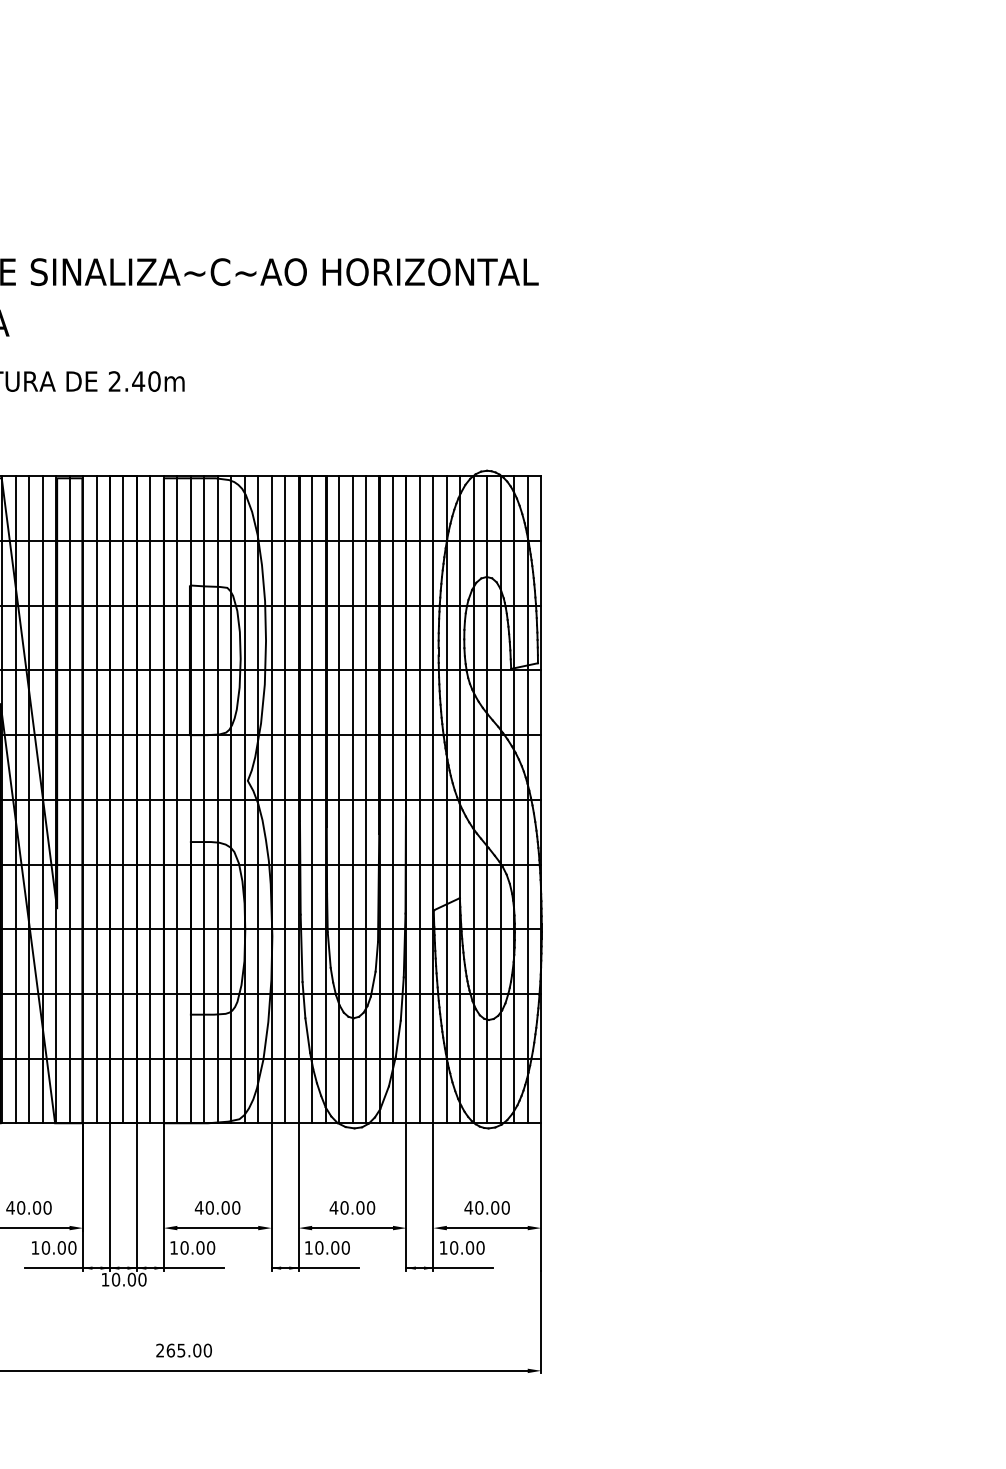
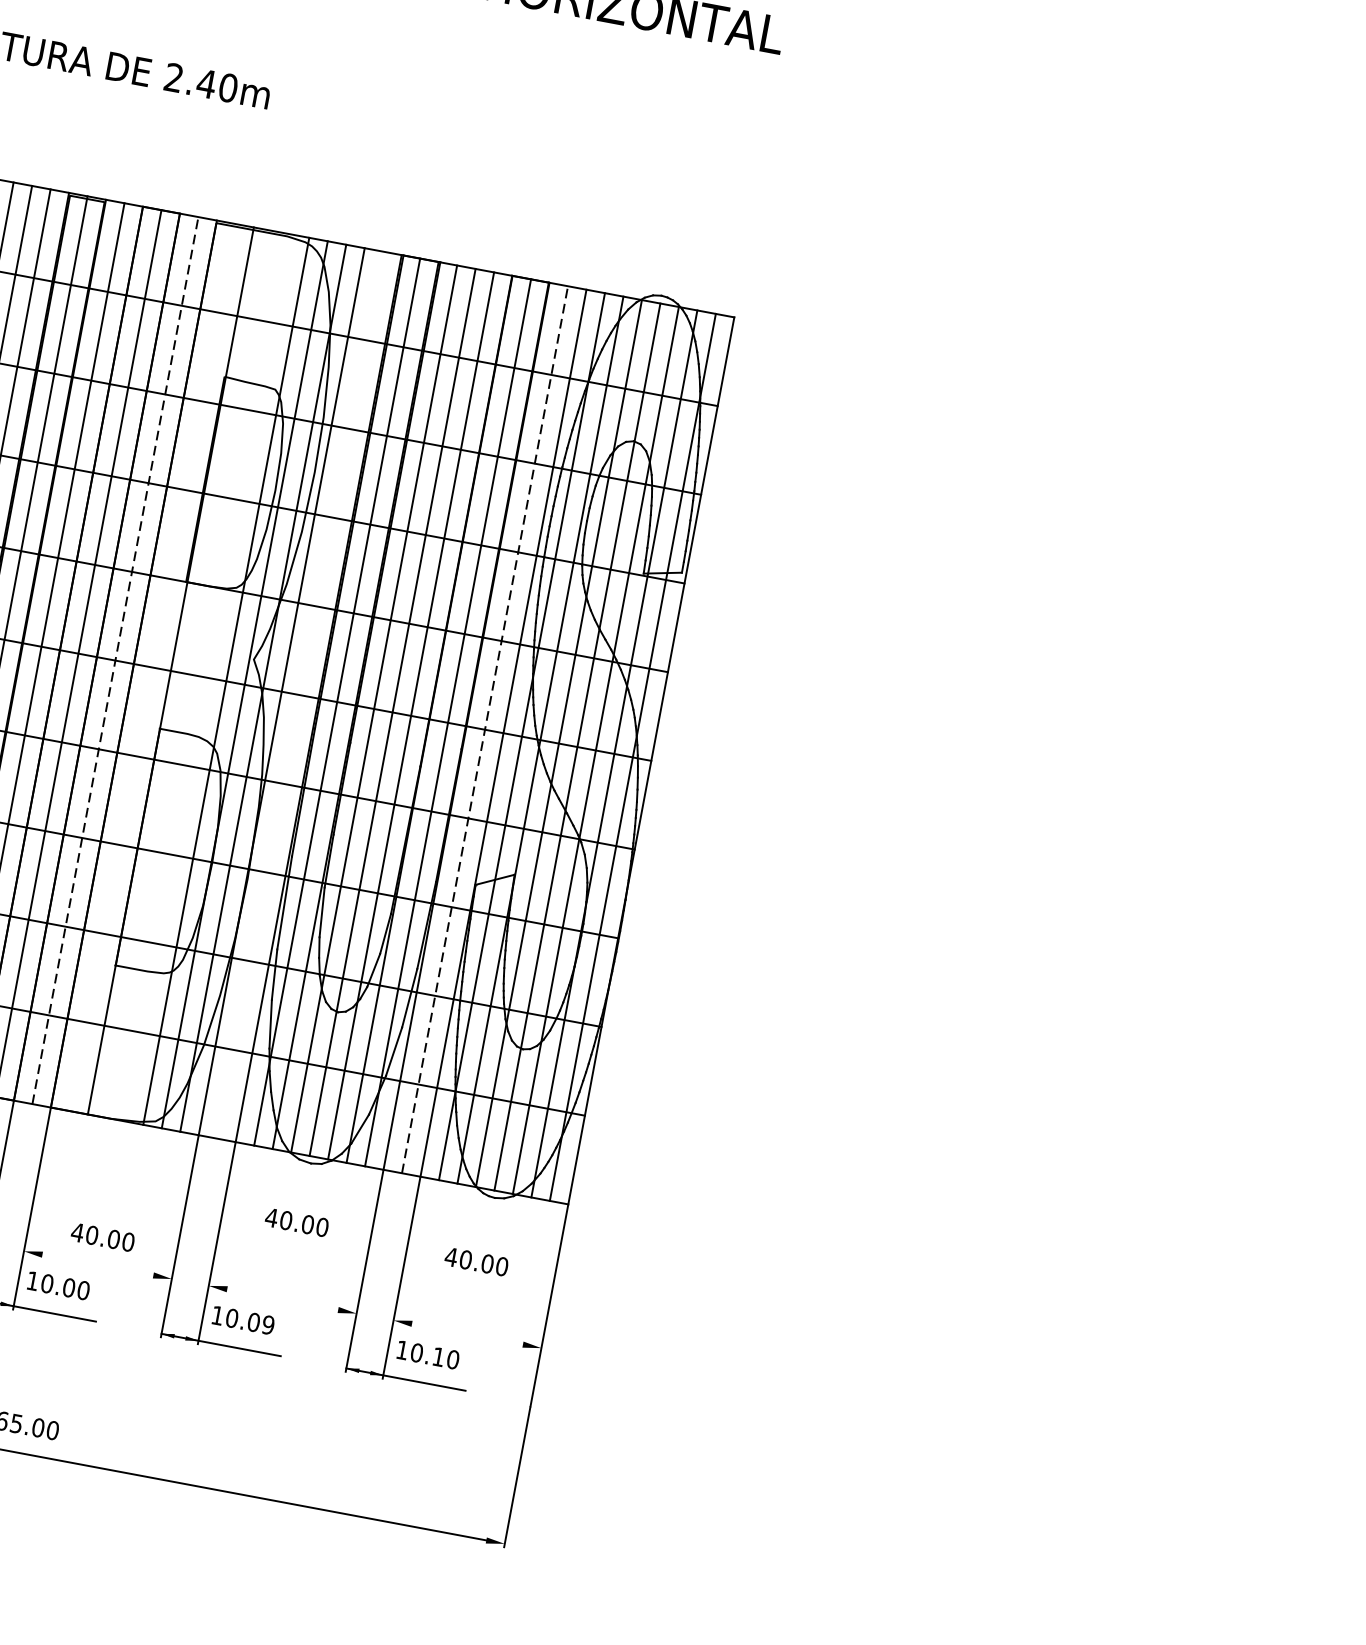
line: (150, 799) -> (115, 660), solid -> dashed
line: (177, 799) -> (152, 667), removed
line: (204, 799) -> (189, 673), removed
line: (217, 799) -> (207, 677), removed
line: (285, 799) -> (300, 694), removed
line: (419, 799) -> (484, 729), solid -> dashed
text: (352, 1207) -> (297, 1222), moved
text: (486, 1207) -> (475, 1261), moved
line: (217, 1228) -> (97, 1265), removed
line: (352, 1228) -> (282, 1300), removed
line: (486, 1228) -> (466, 1334), removed
text: (345, 1247) -> (268, 1324), 10.00 -> 10.09
text: (469, 1247) -> (438, 1356), 10.00 -> 10.10

